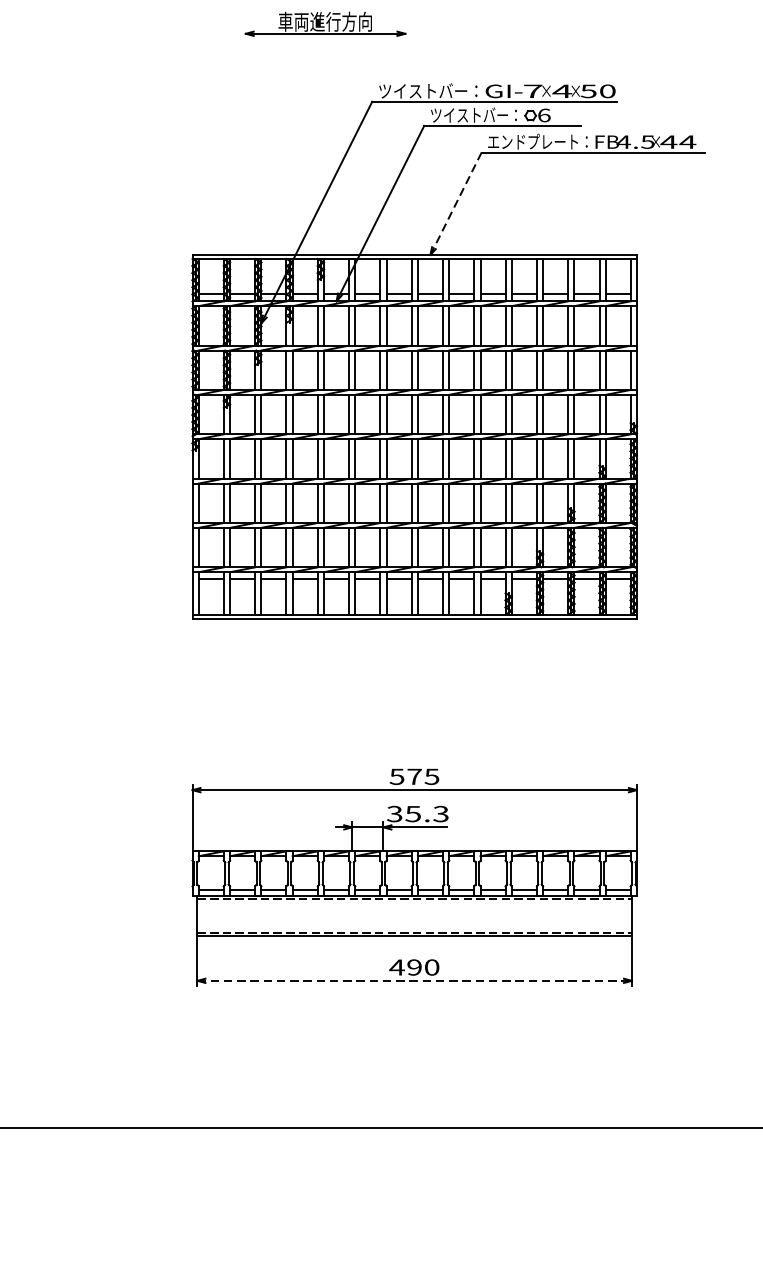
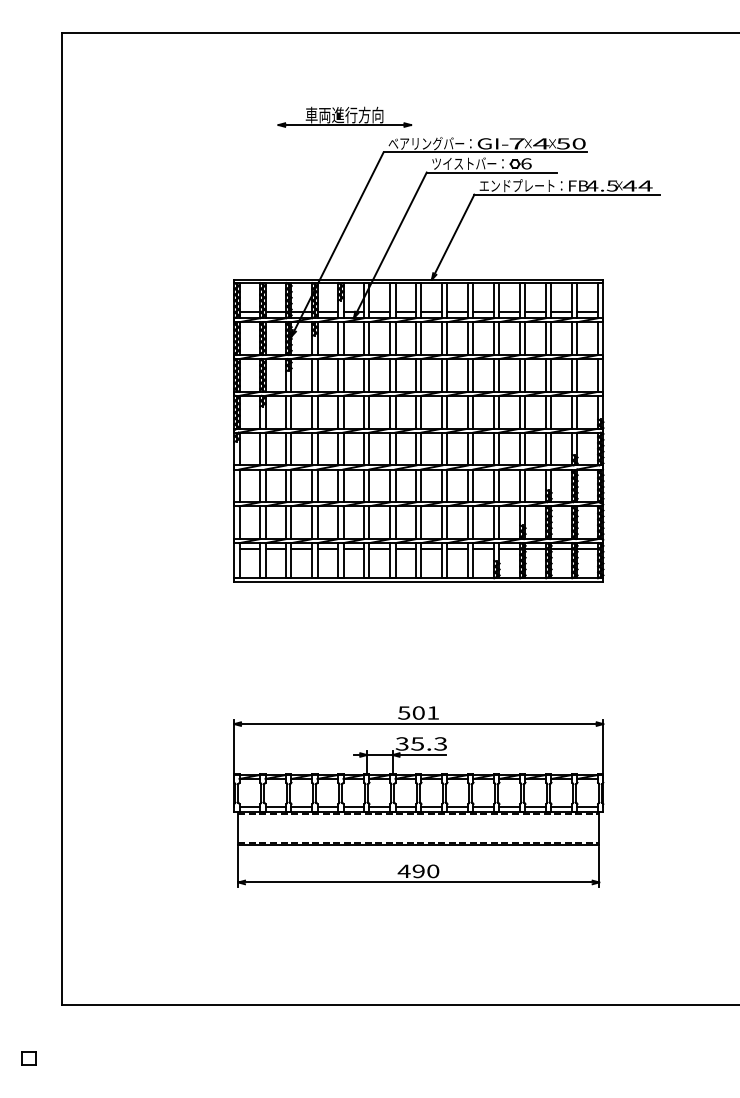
part: (325, 23) -> (344, 116), moved
text: (427, 90) -> (429, 143), ツイストバー： -> ベアリングバー：
line: (456, 204) -> (453, 237), dashed -> solid
text: (422, 776) -> (425, 712), 575 -> 501
line: (415, 980) -> (419, 882), dashed -> solid

